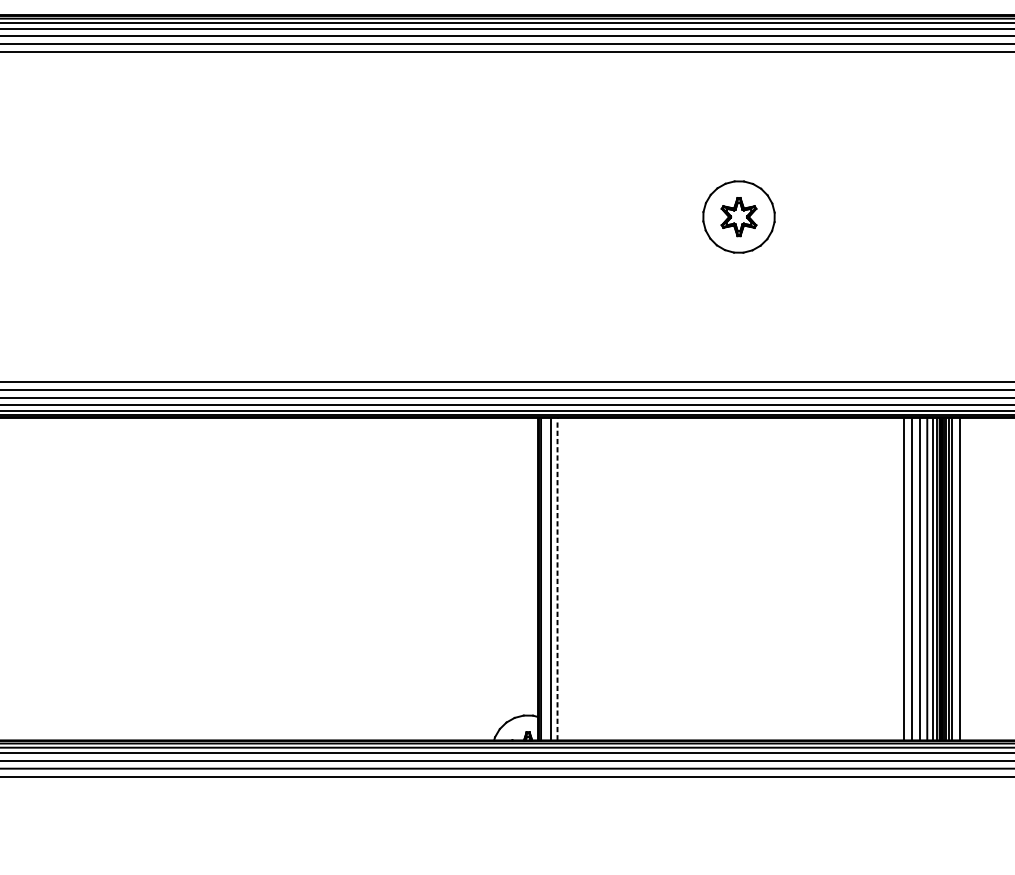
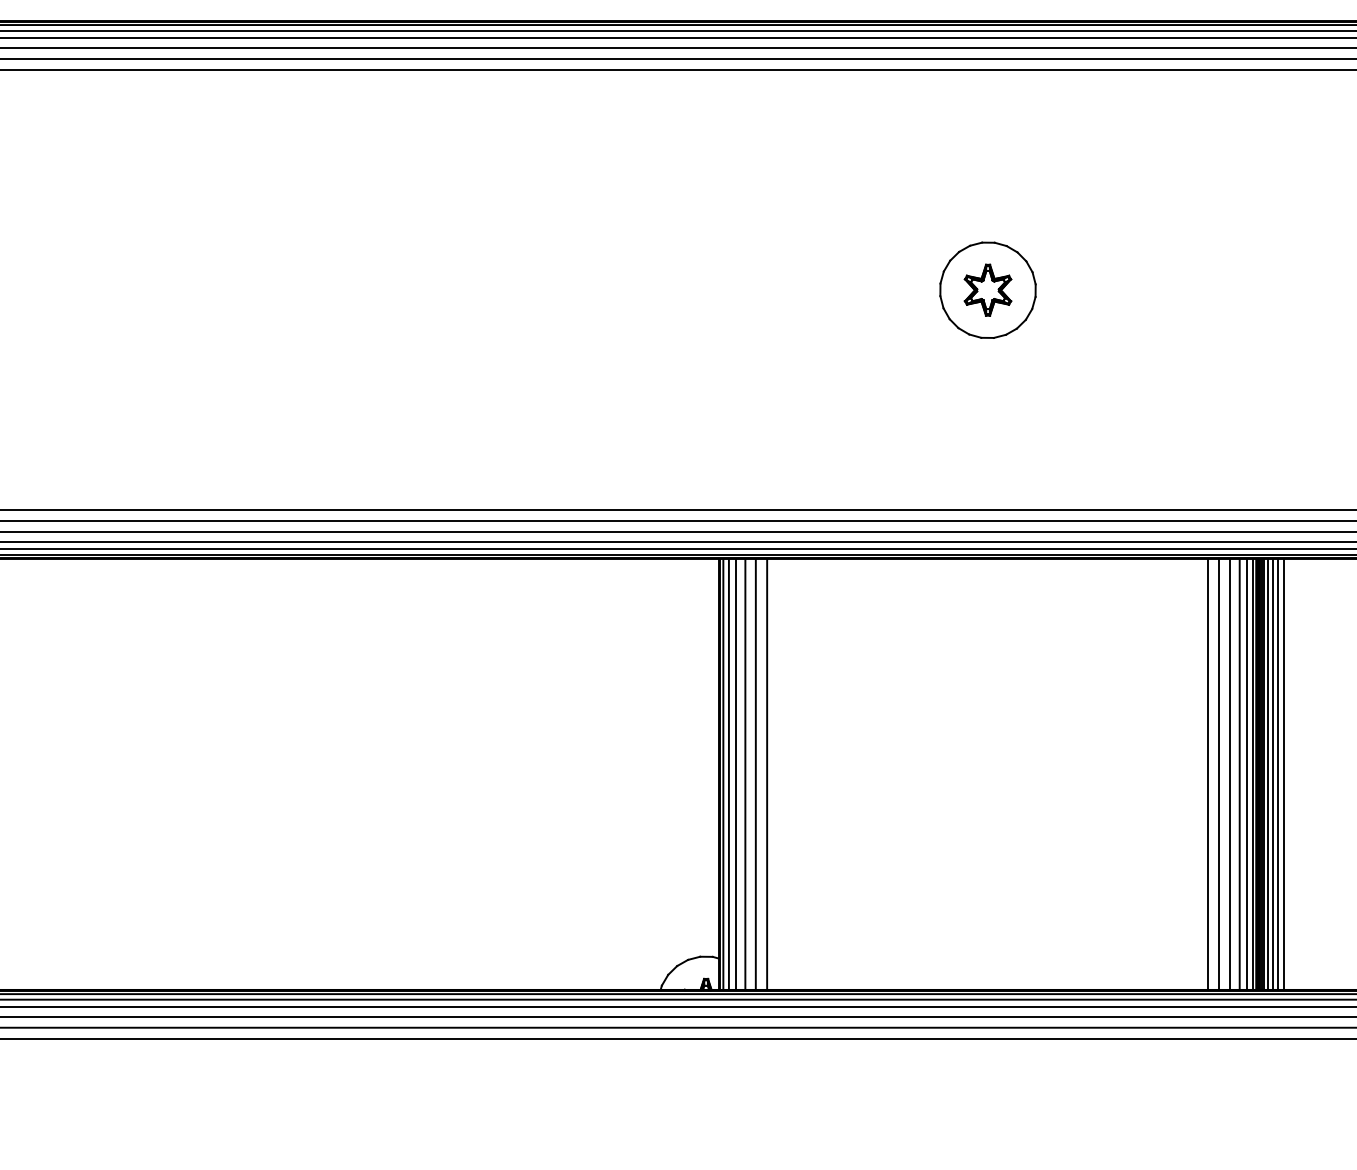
line: (544, 579) -> (728, 774), added
line: (557, 579) -> (745, 774), dashed -> solid
line: (565, 579) -> (755, 774), added
line: (574, 579) -> (767, 774), added
line: (956, 579) -> (1278, 774), added

